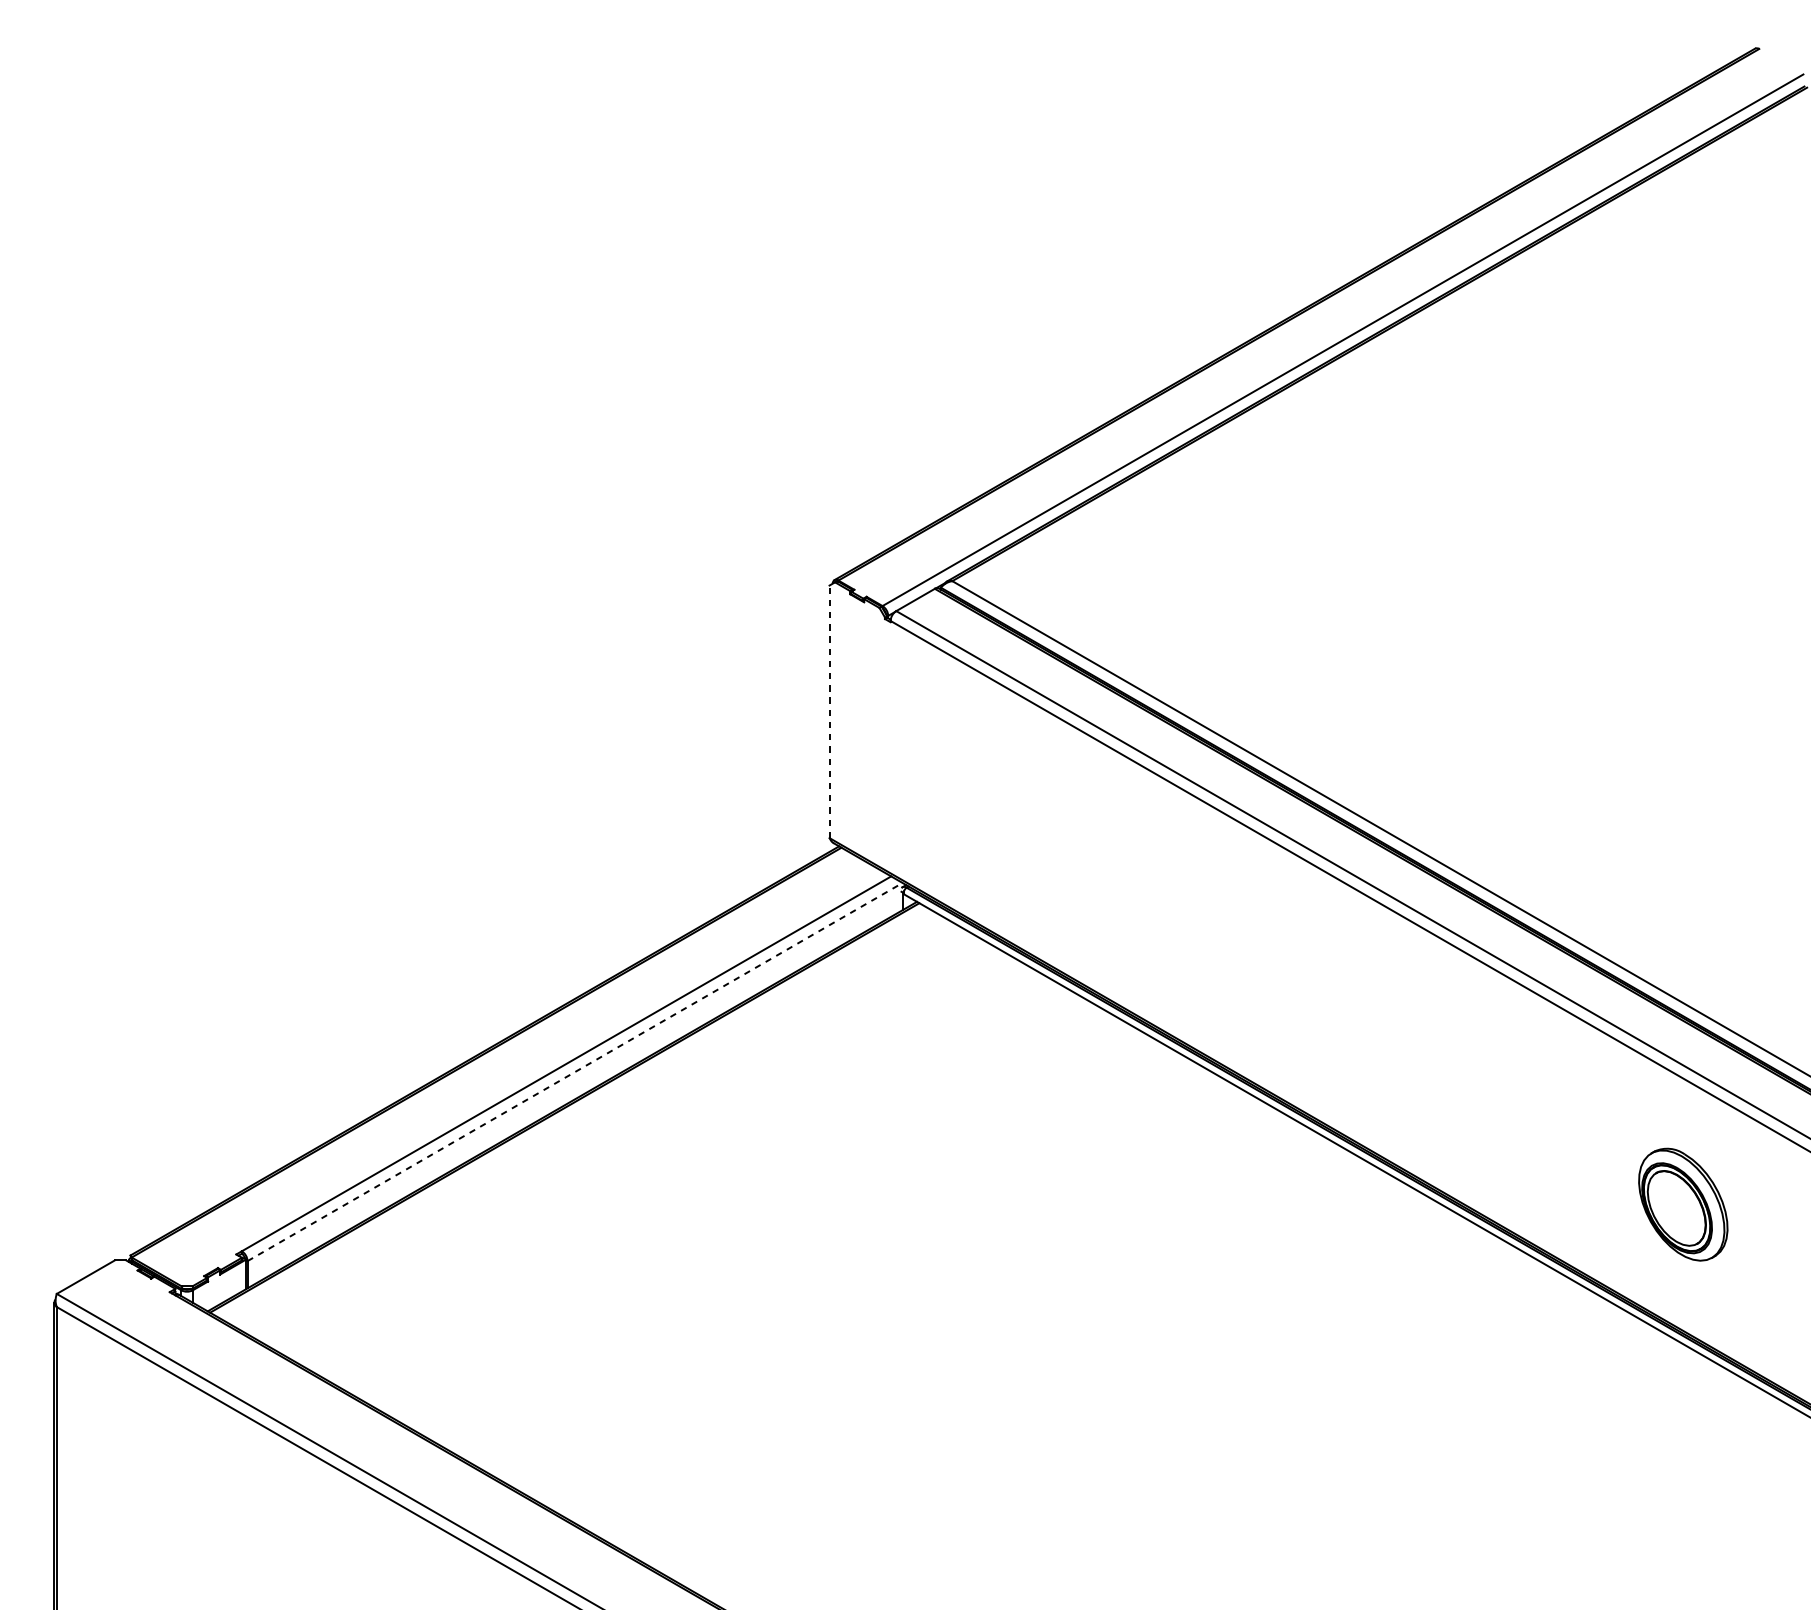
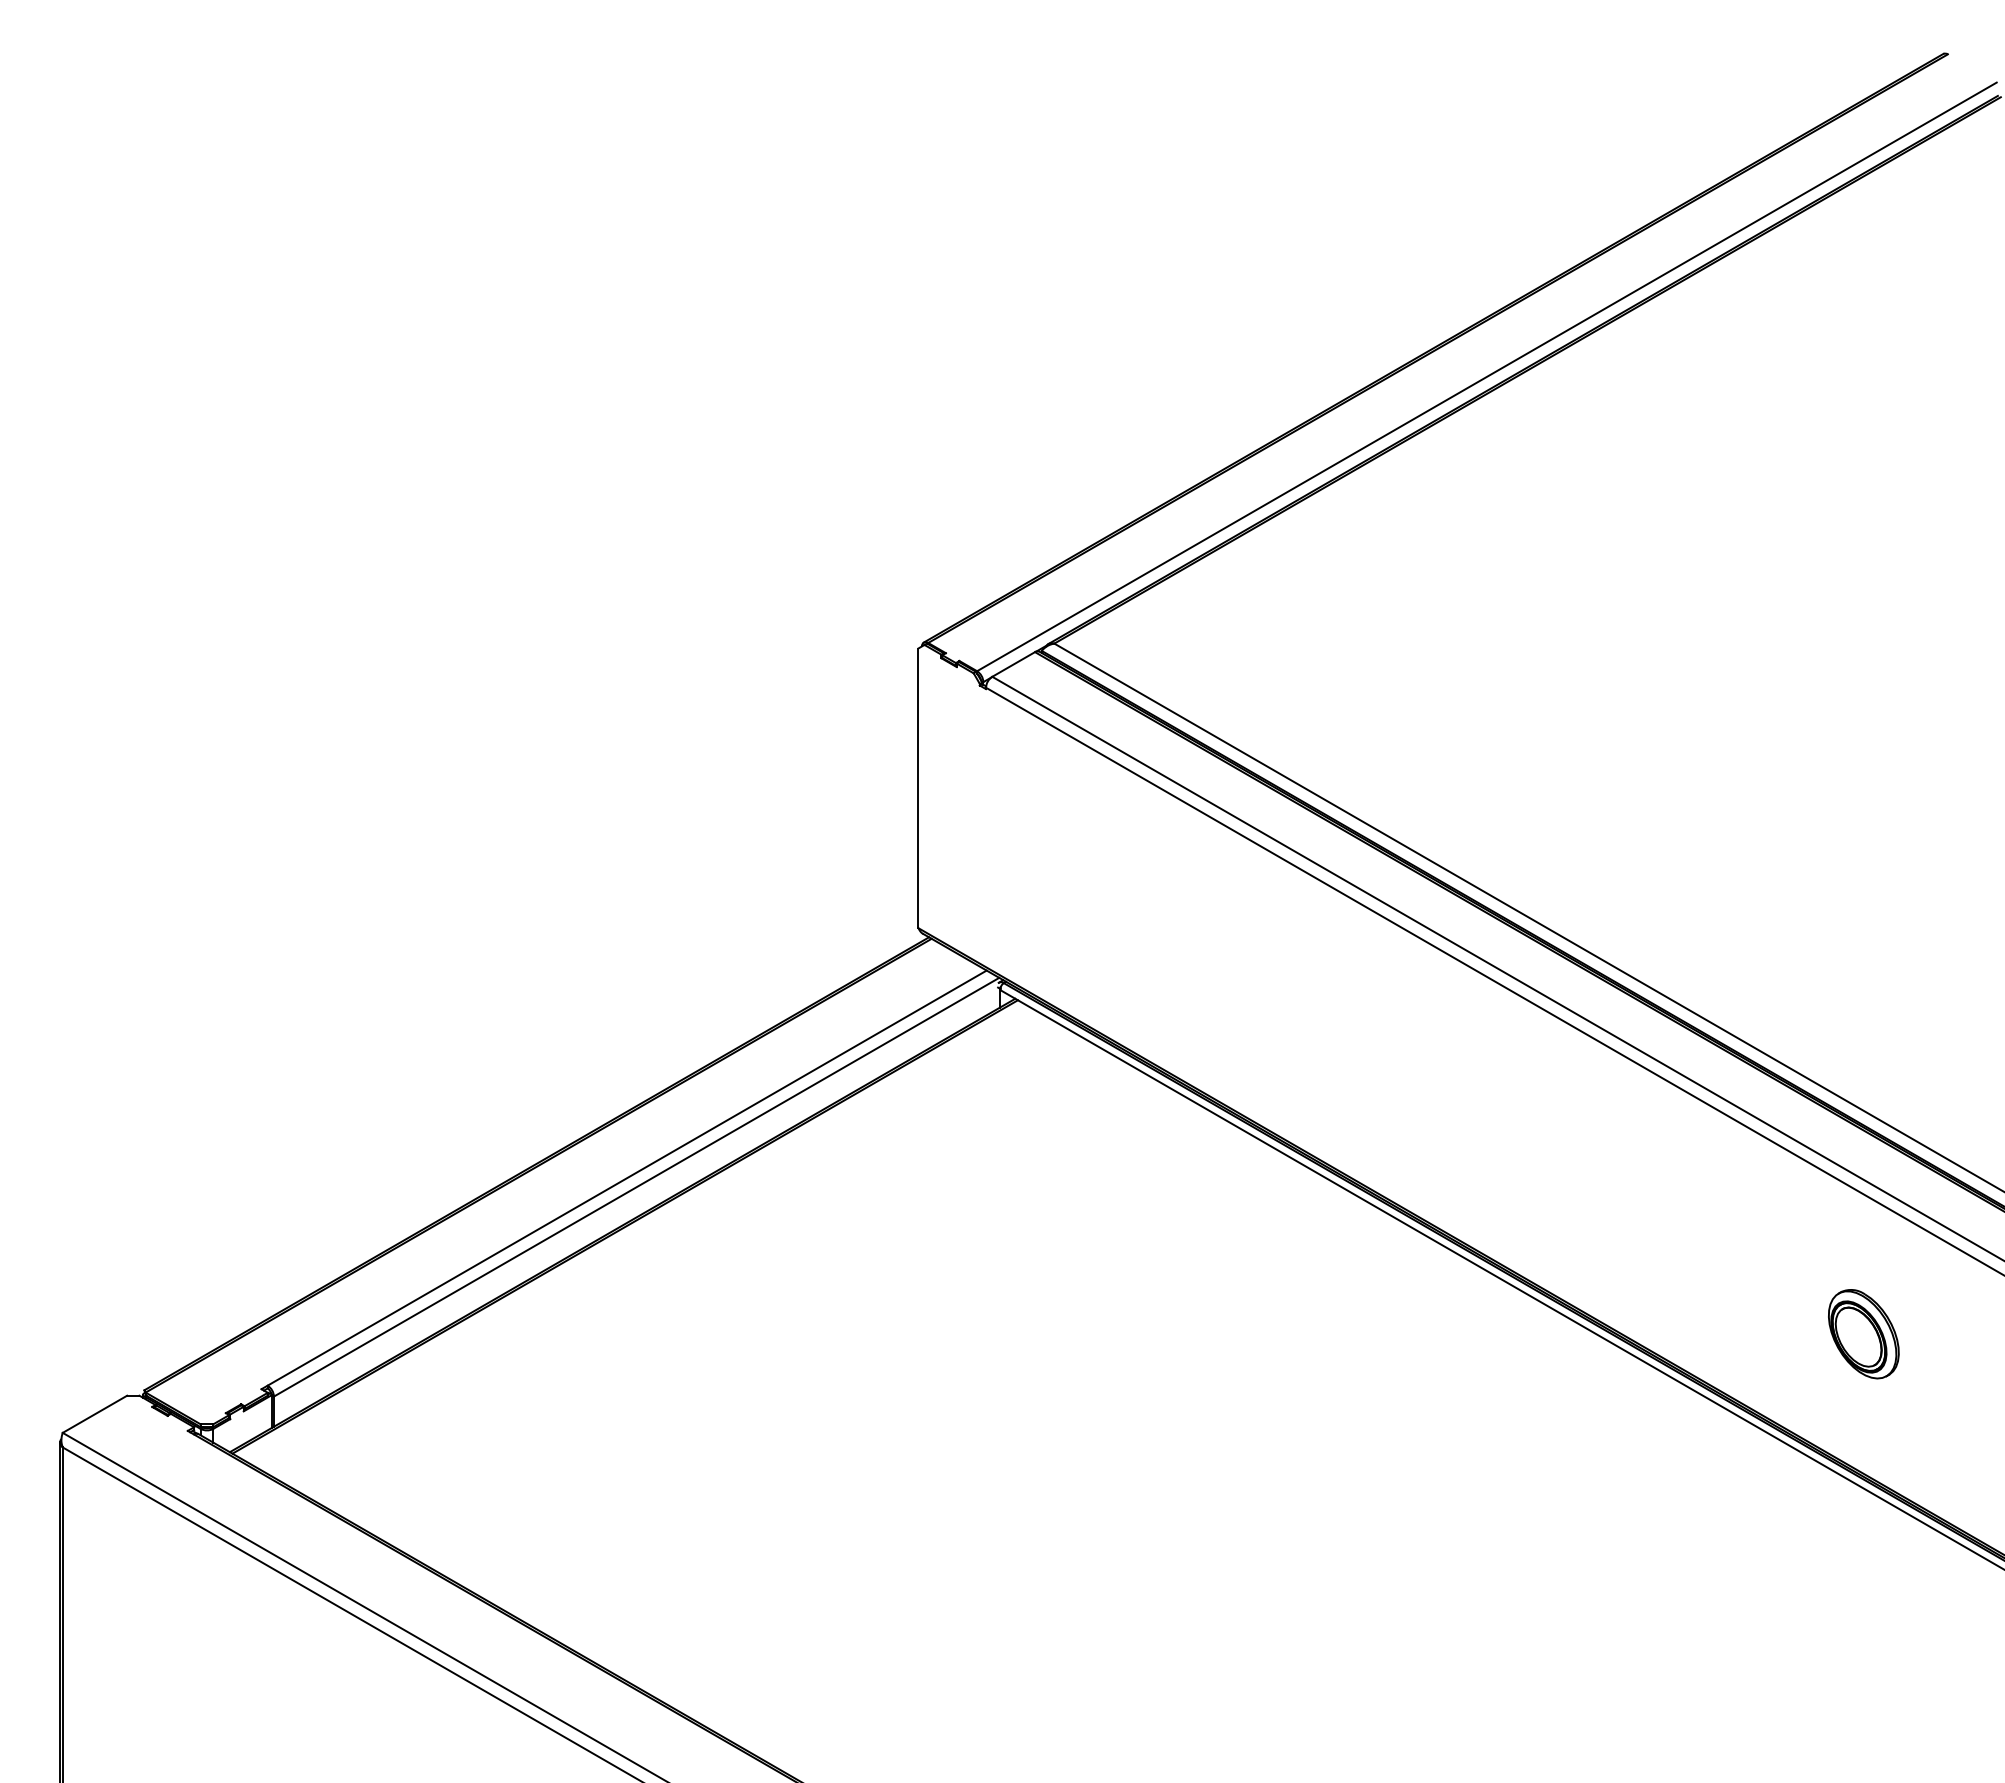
line: (829, 711) -> (918, 788), dashed -> solid
line: (574, 1072) -> (636, 1187), dashed -> solid
part: (1683, 1205) -> (1863, 1334), size x0.71

